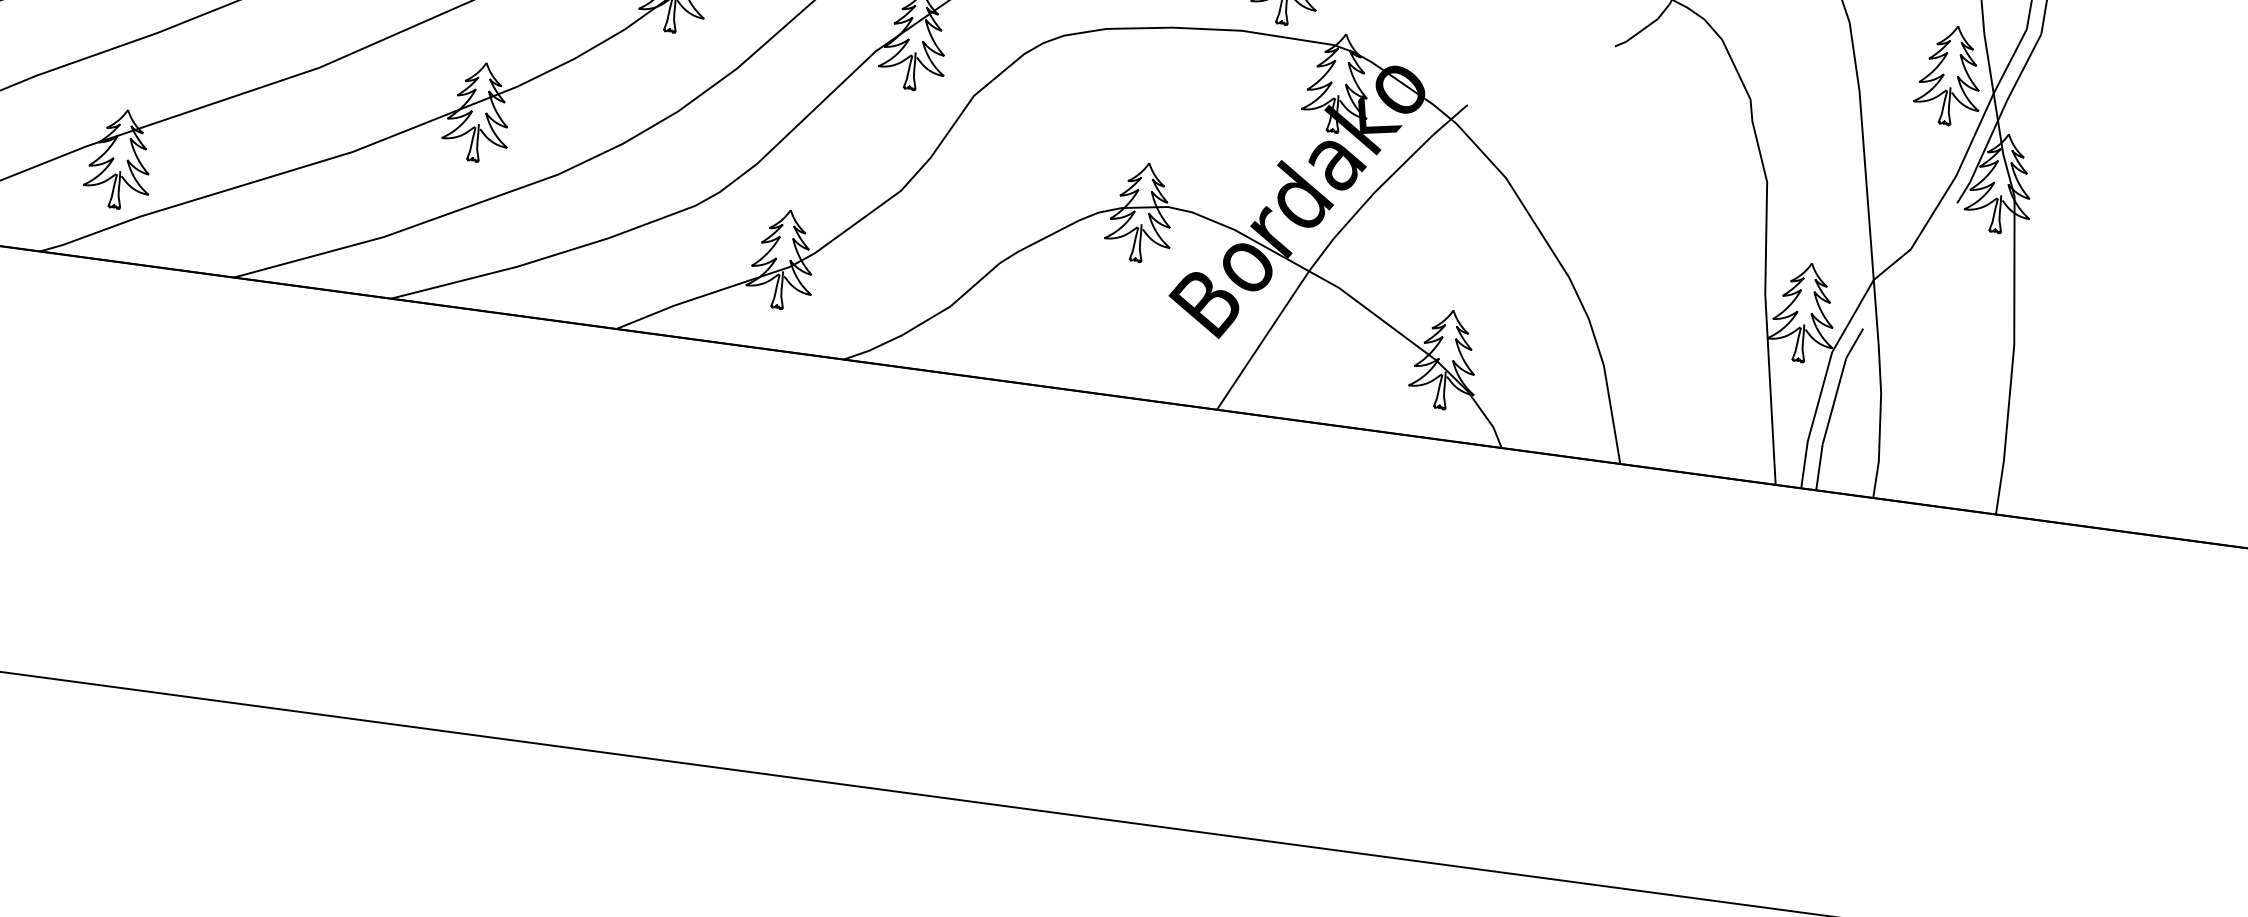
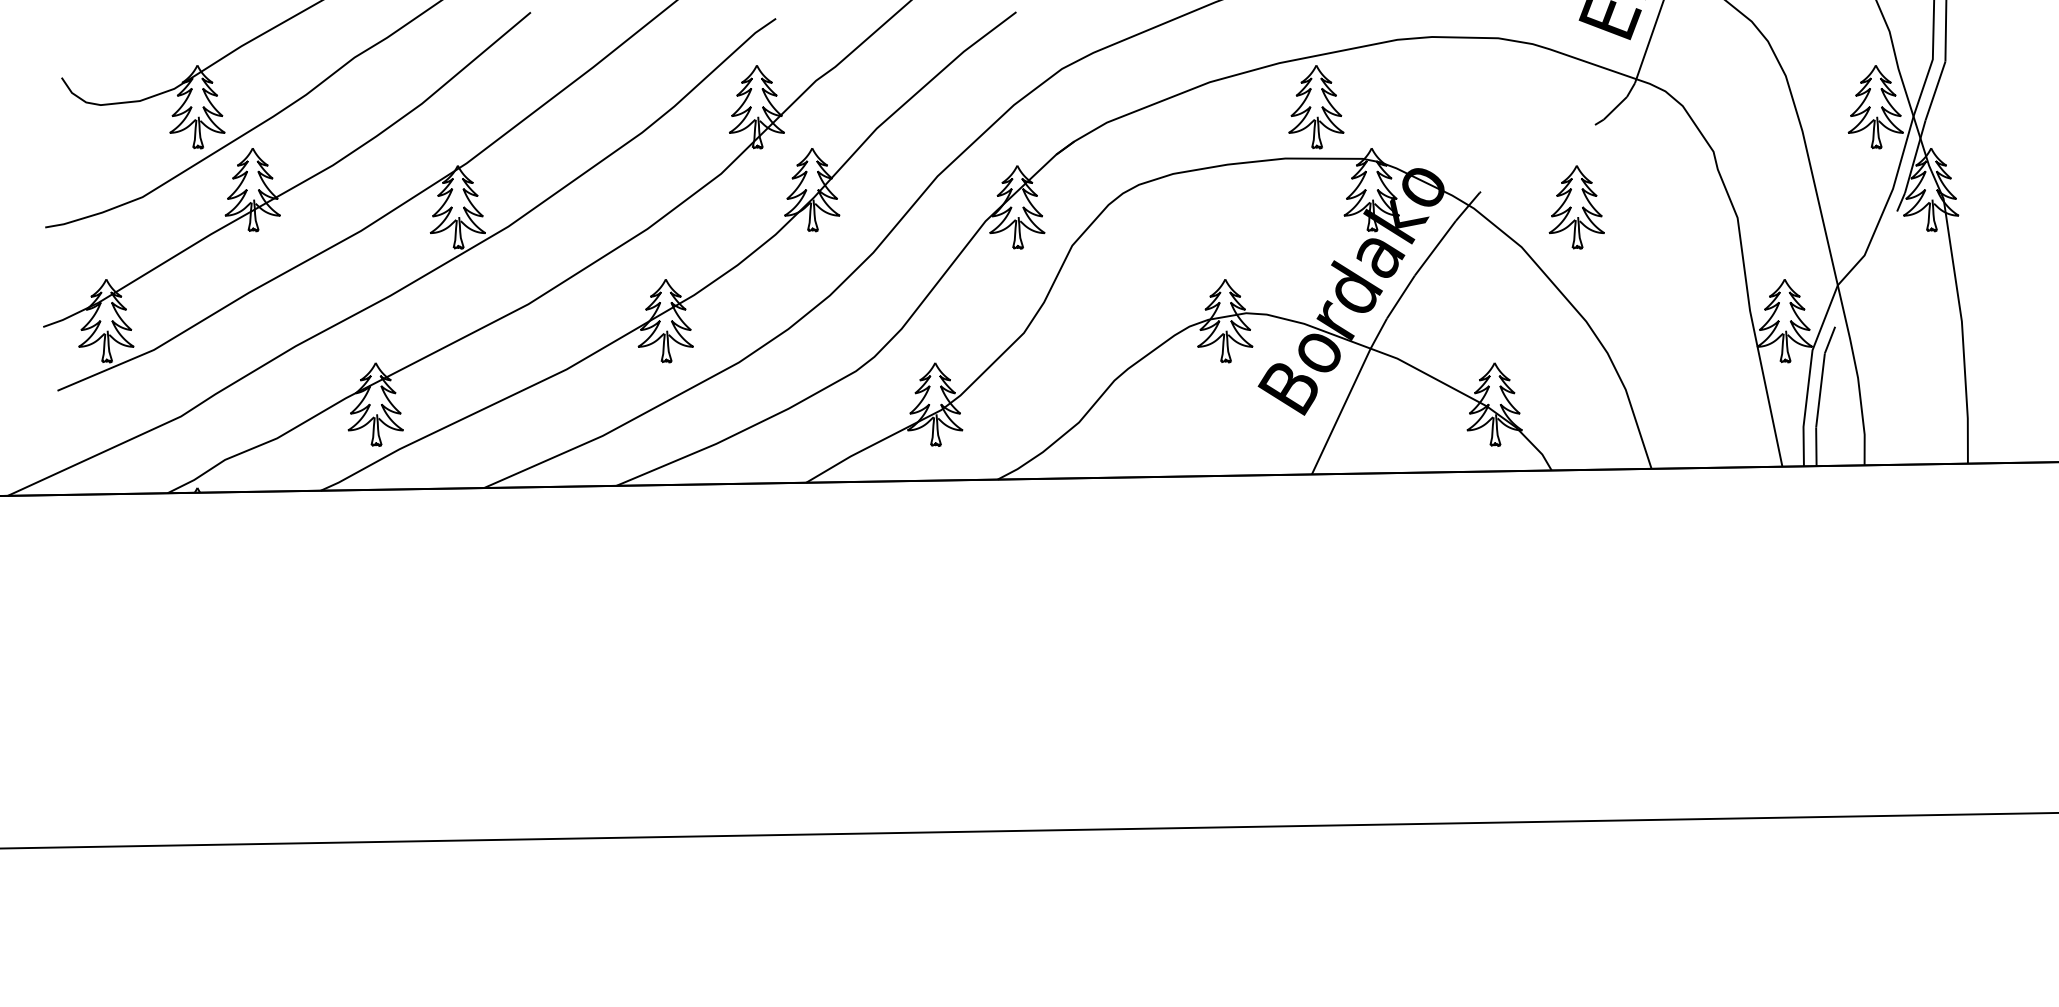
part: (1578, 140) -> (1576, 207), added

